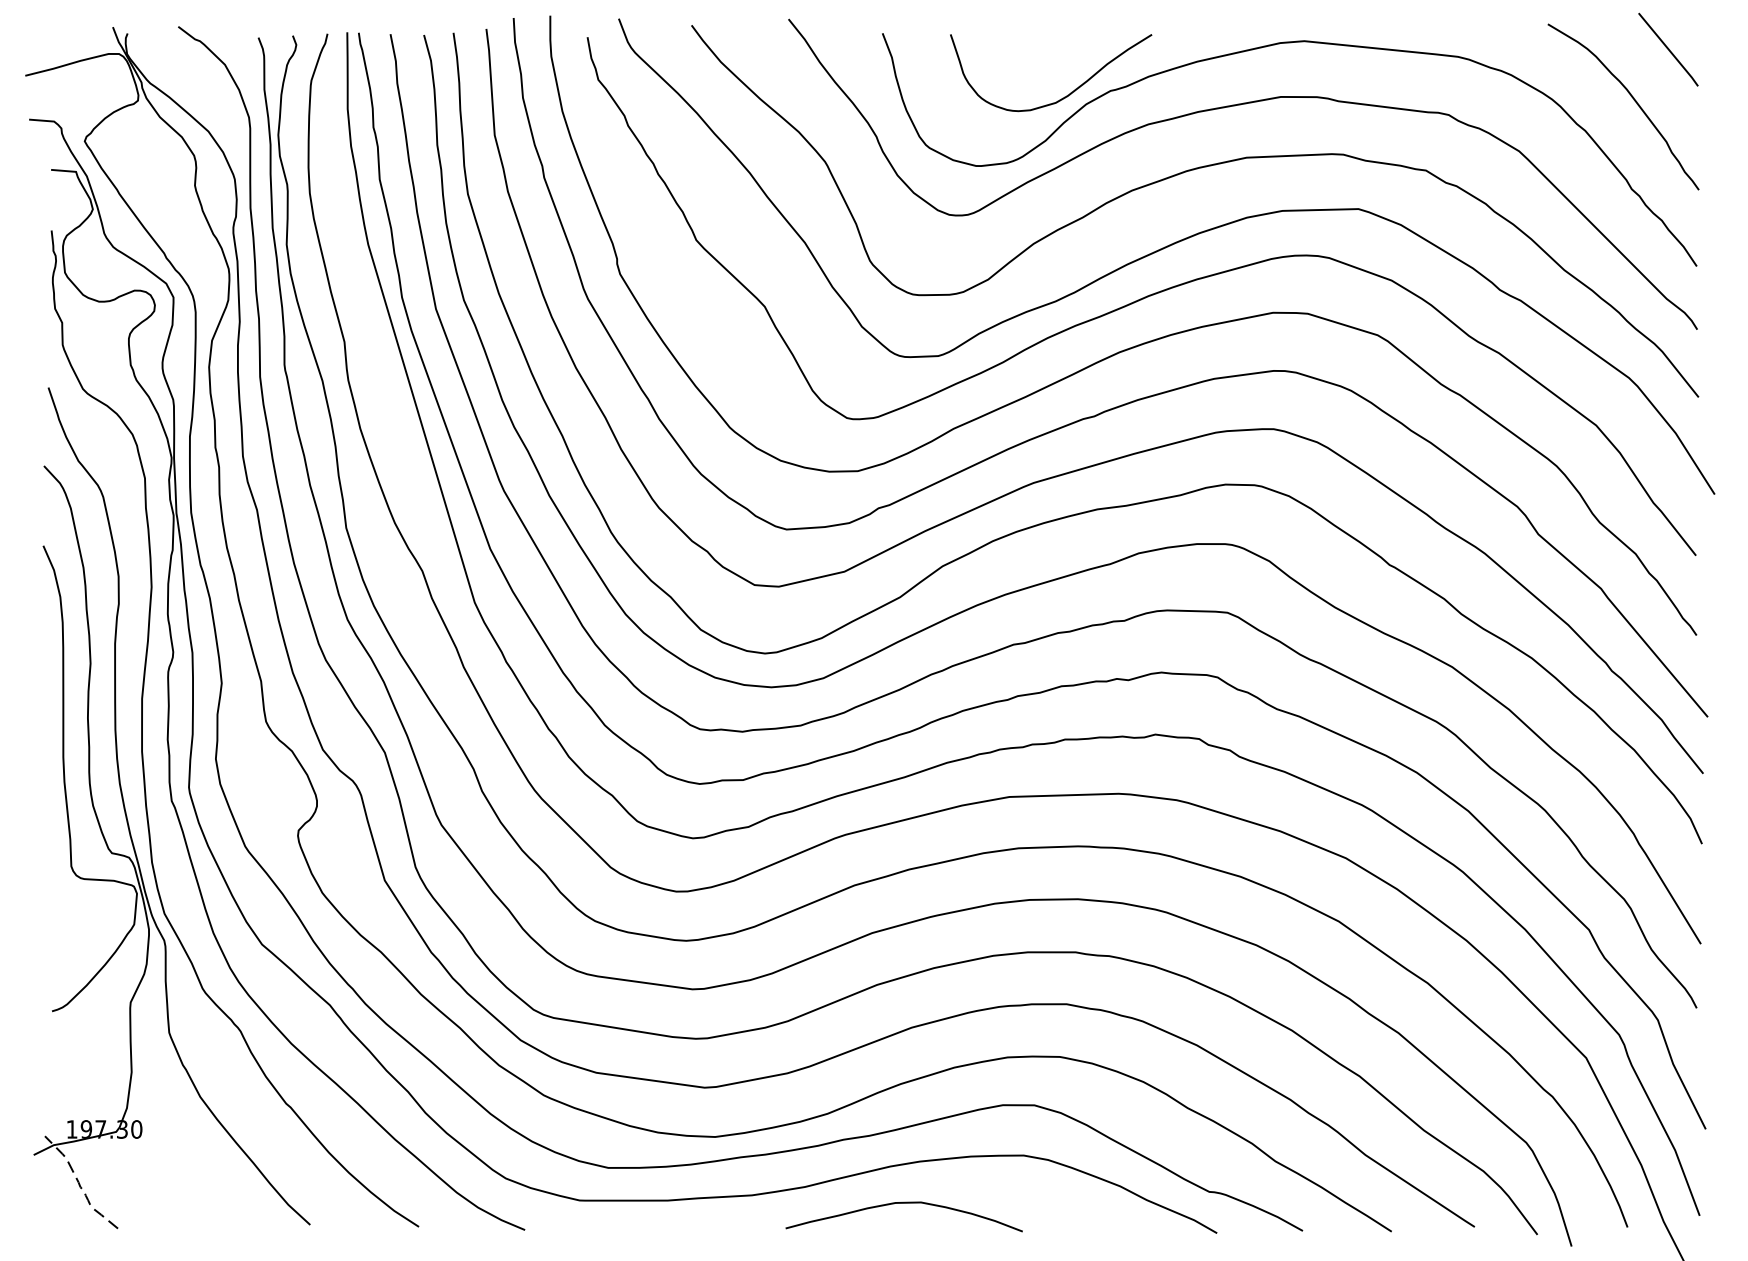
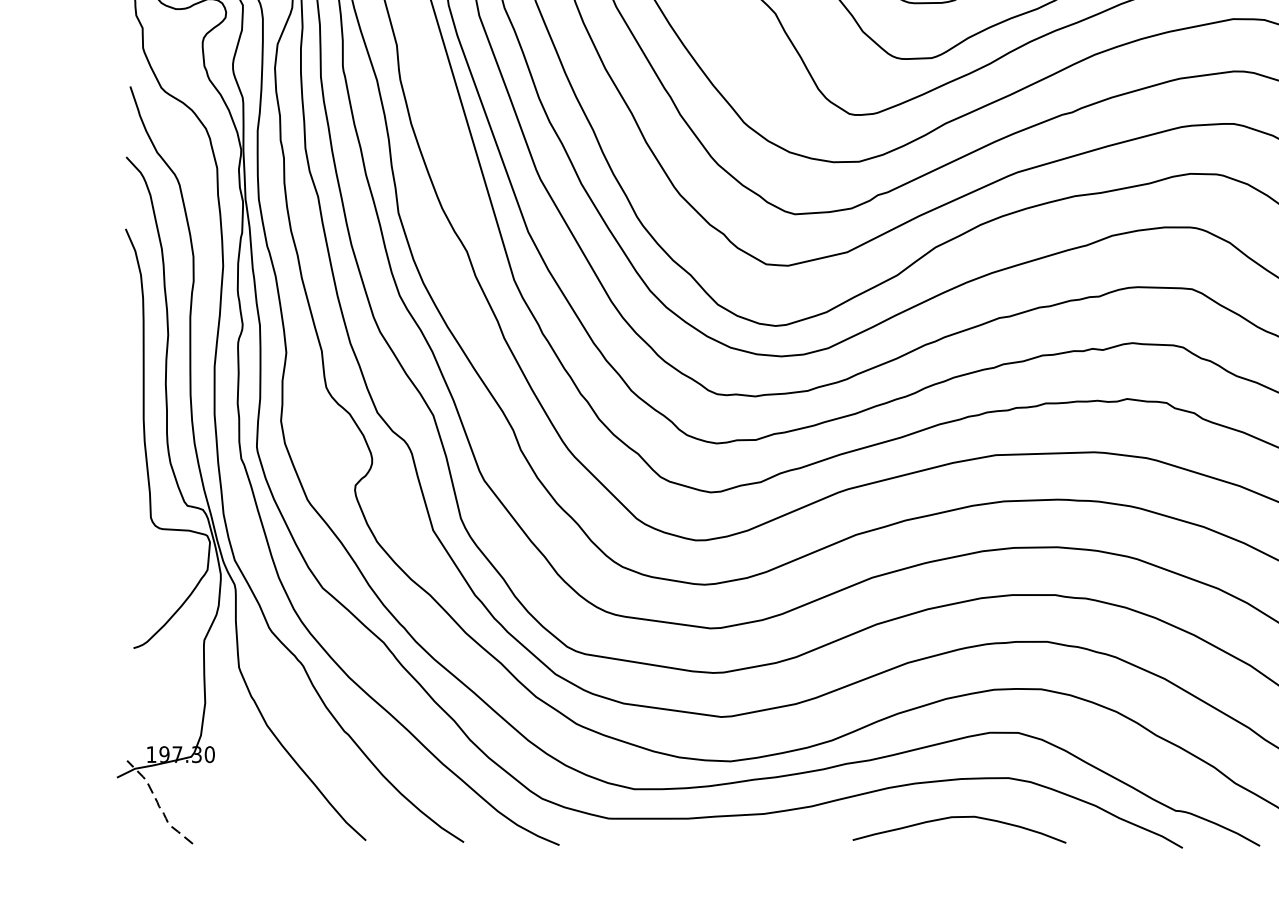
curve: (903, 1203) -> (958, 817), moved

